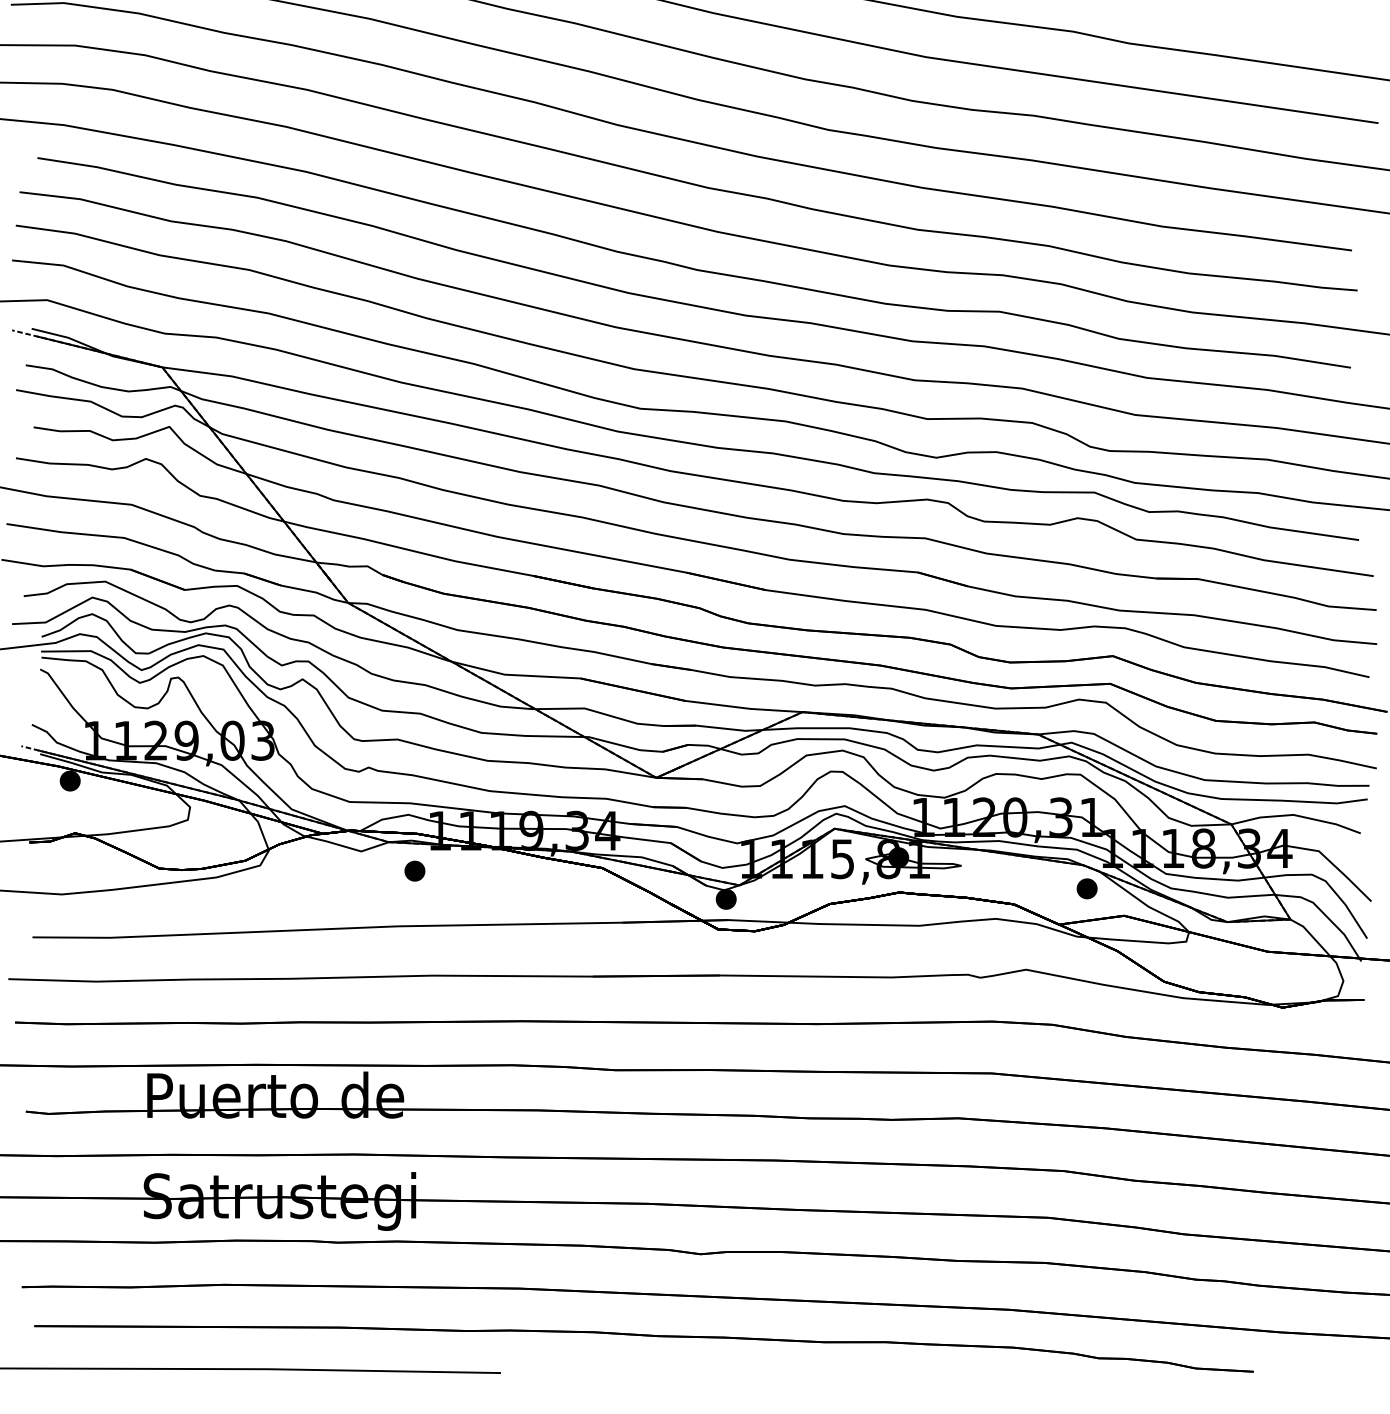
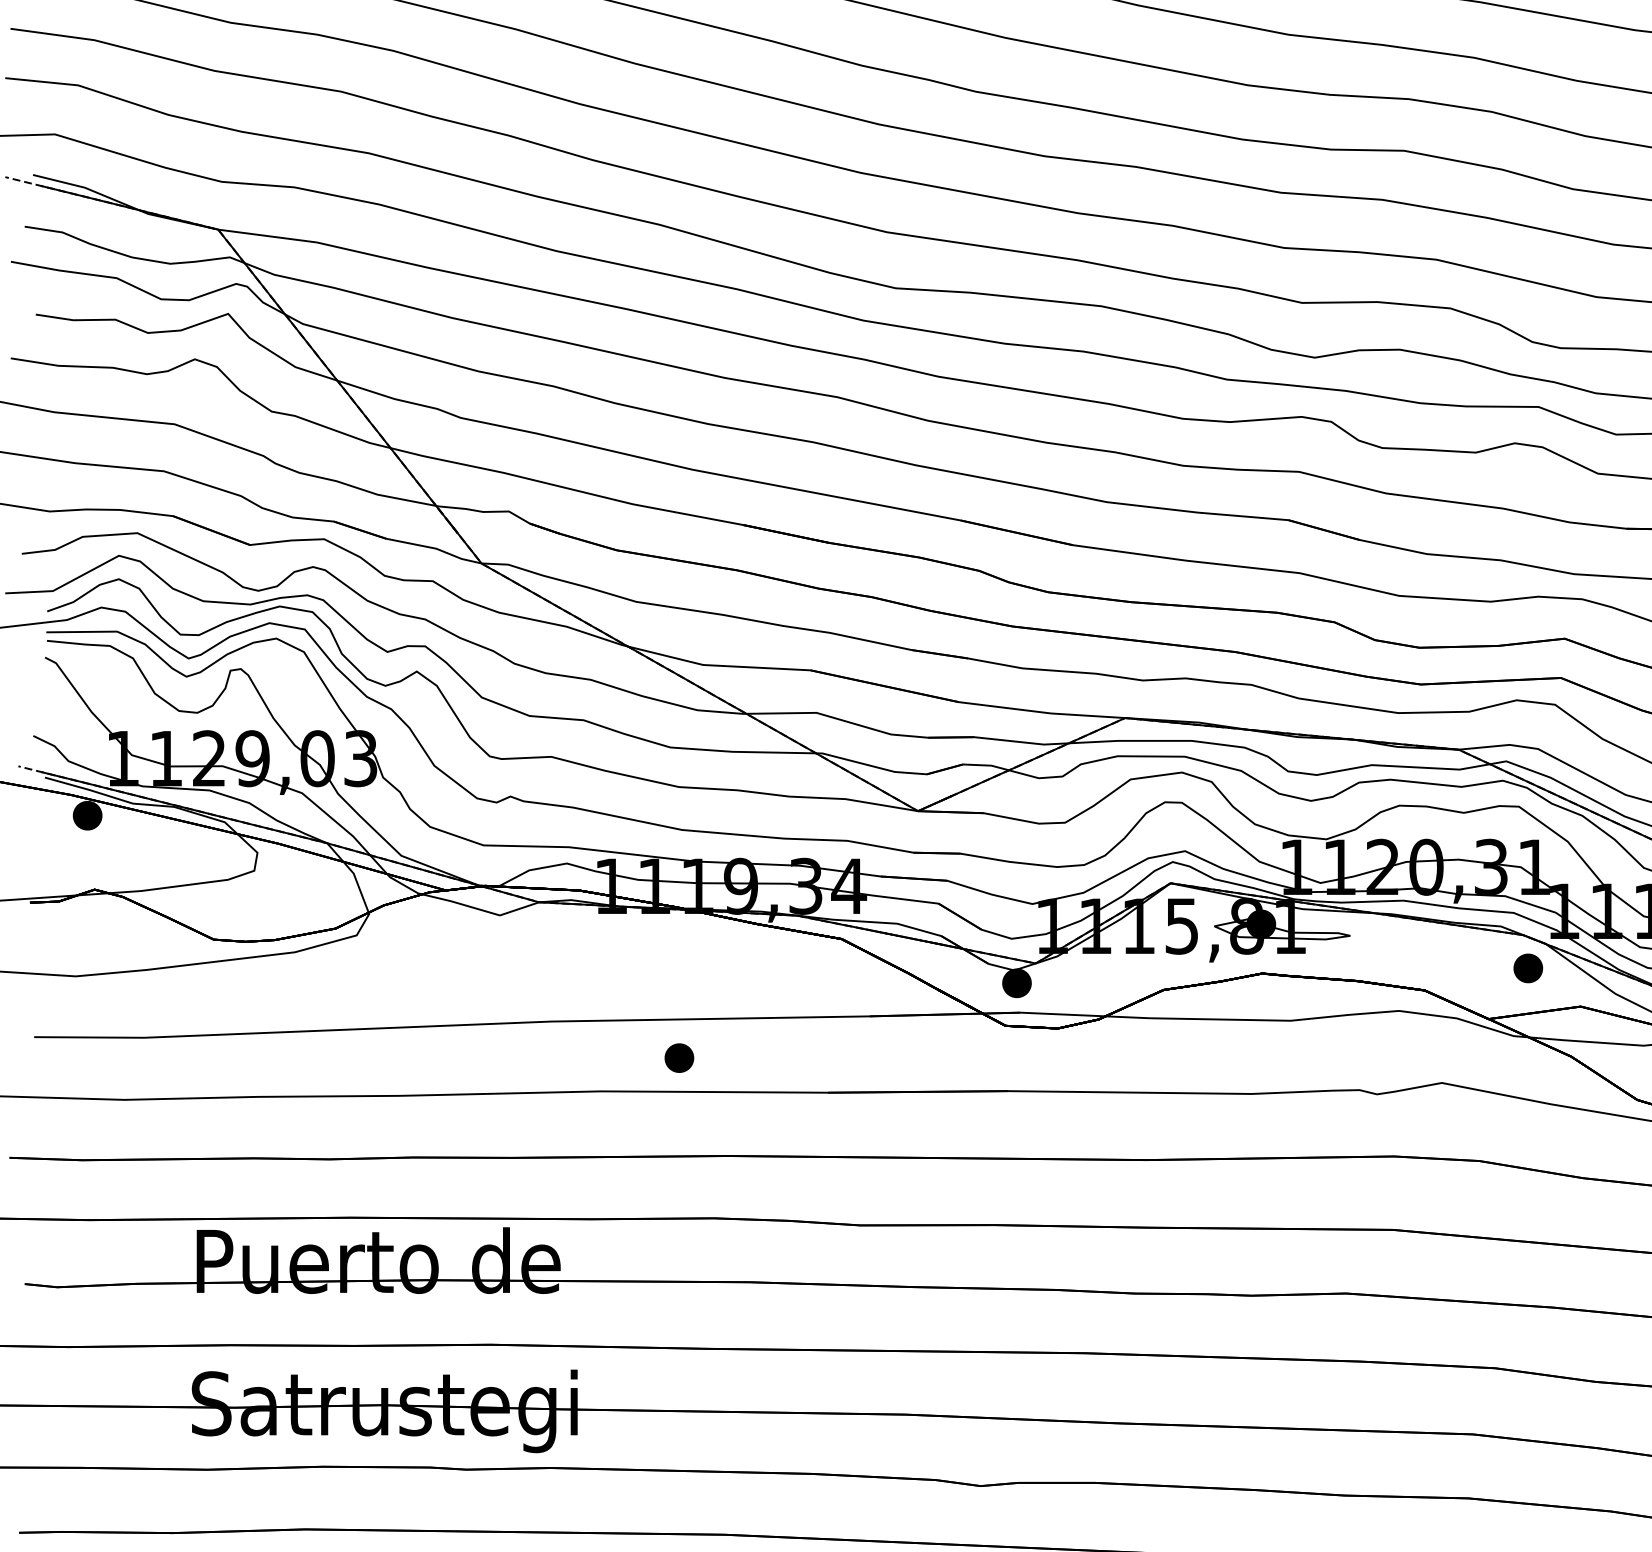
part: (414, 870) -> (678, 1057), moved

